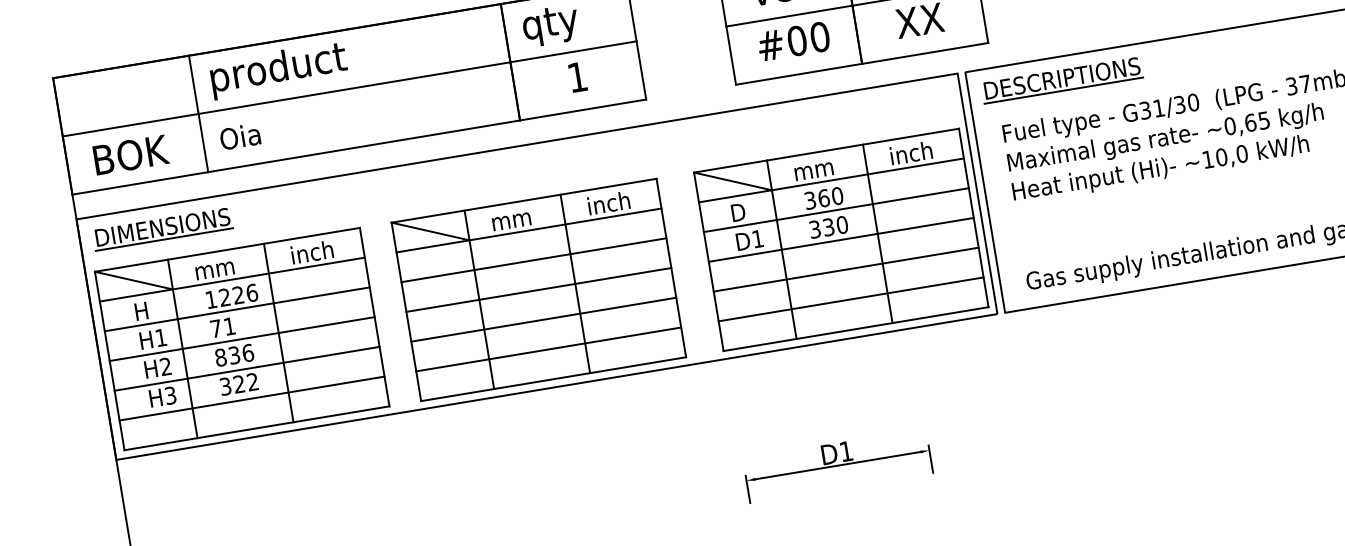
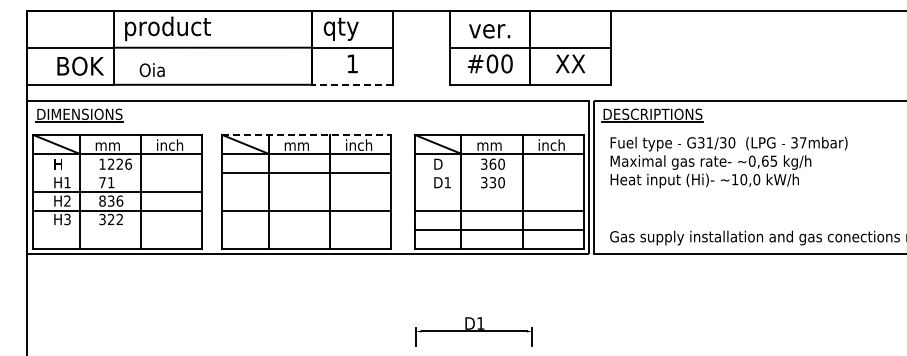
line: (582, 109) -> (352, 84), solid -> dashed
text: (239, 137) -> (151, 70), moved
text: (130, 153) -> (80, 65), moved
line: (525, 199) -> (307, 134), solid -> dashed
line: (834, 209) -> (498, 172), removed
line: (839, 239) -> (498, 191), removed
line: (538, 289) -> (306, 191), removed
line: (236, 308) -> (117, 172), removed
line: (548, 349) -> (306, 229), removed
line: (251, 398) -> (117, 229), removed

